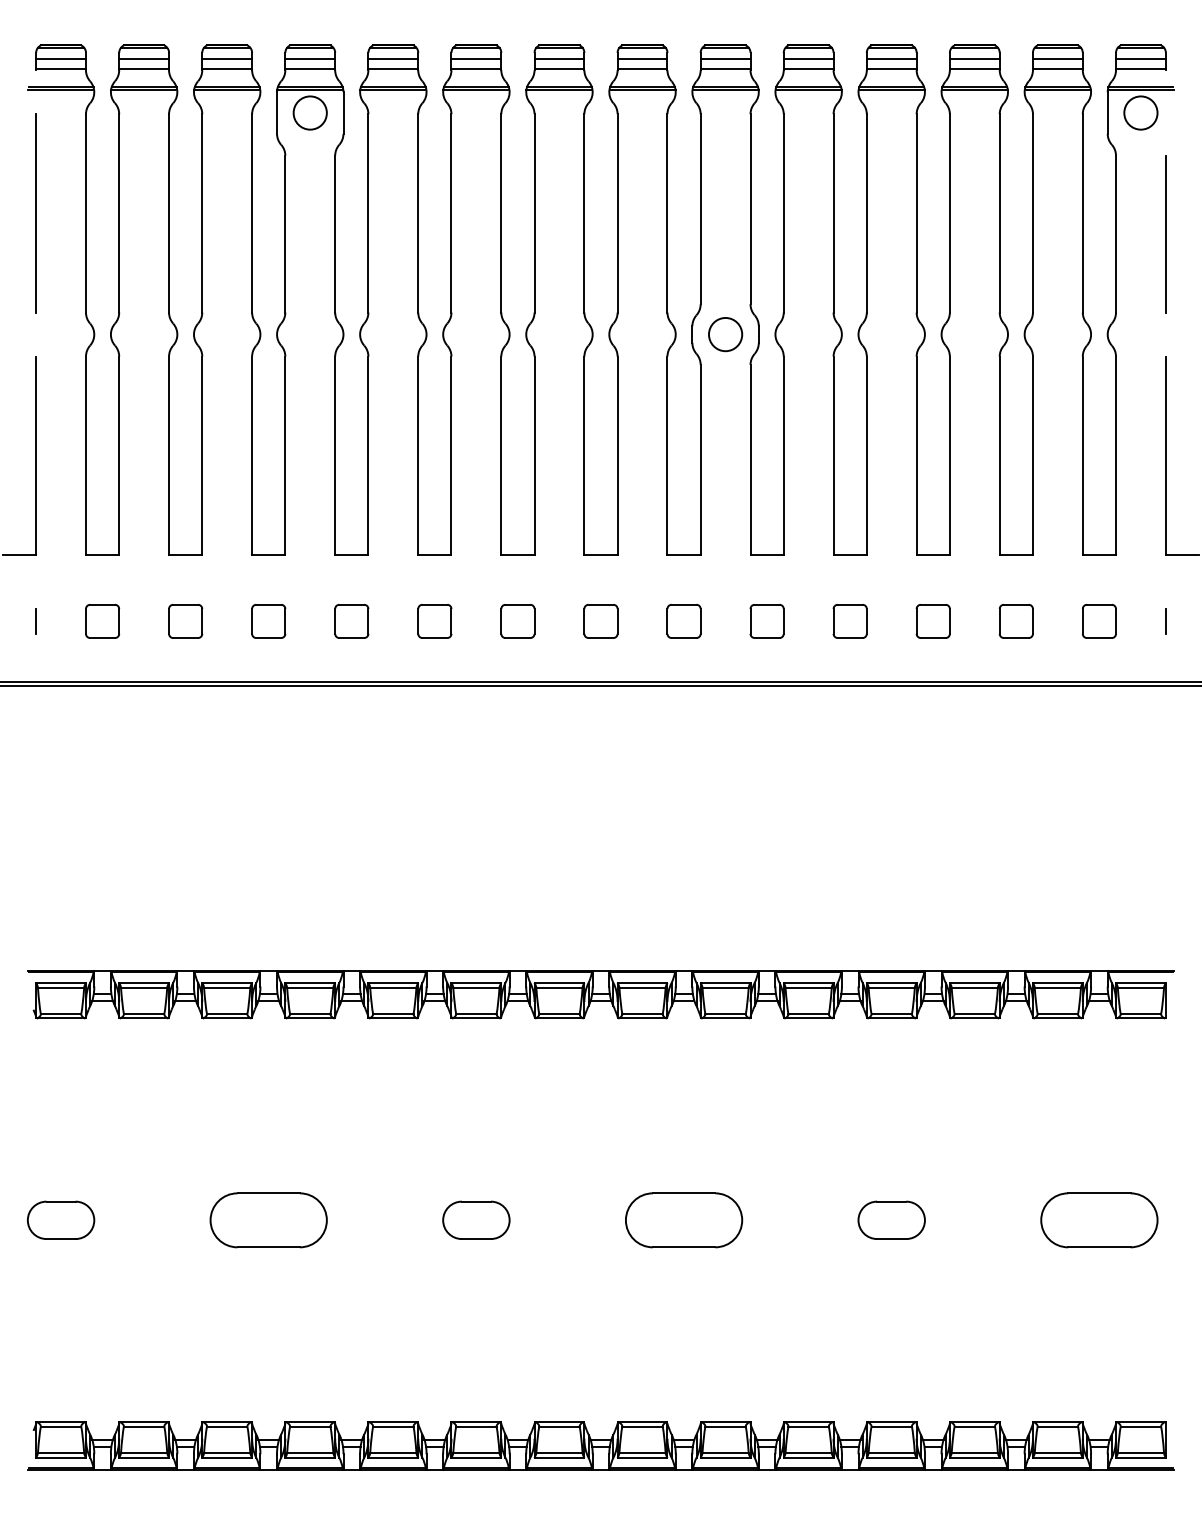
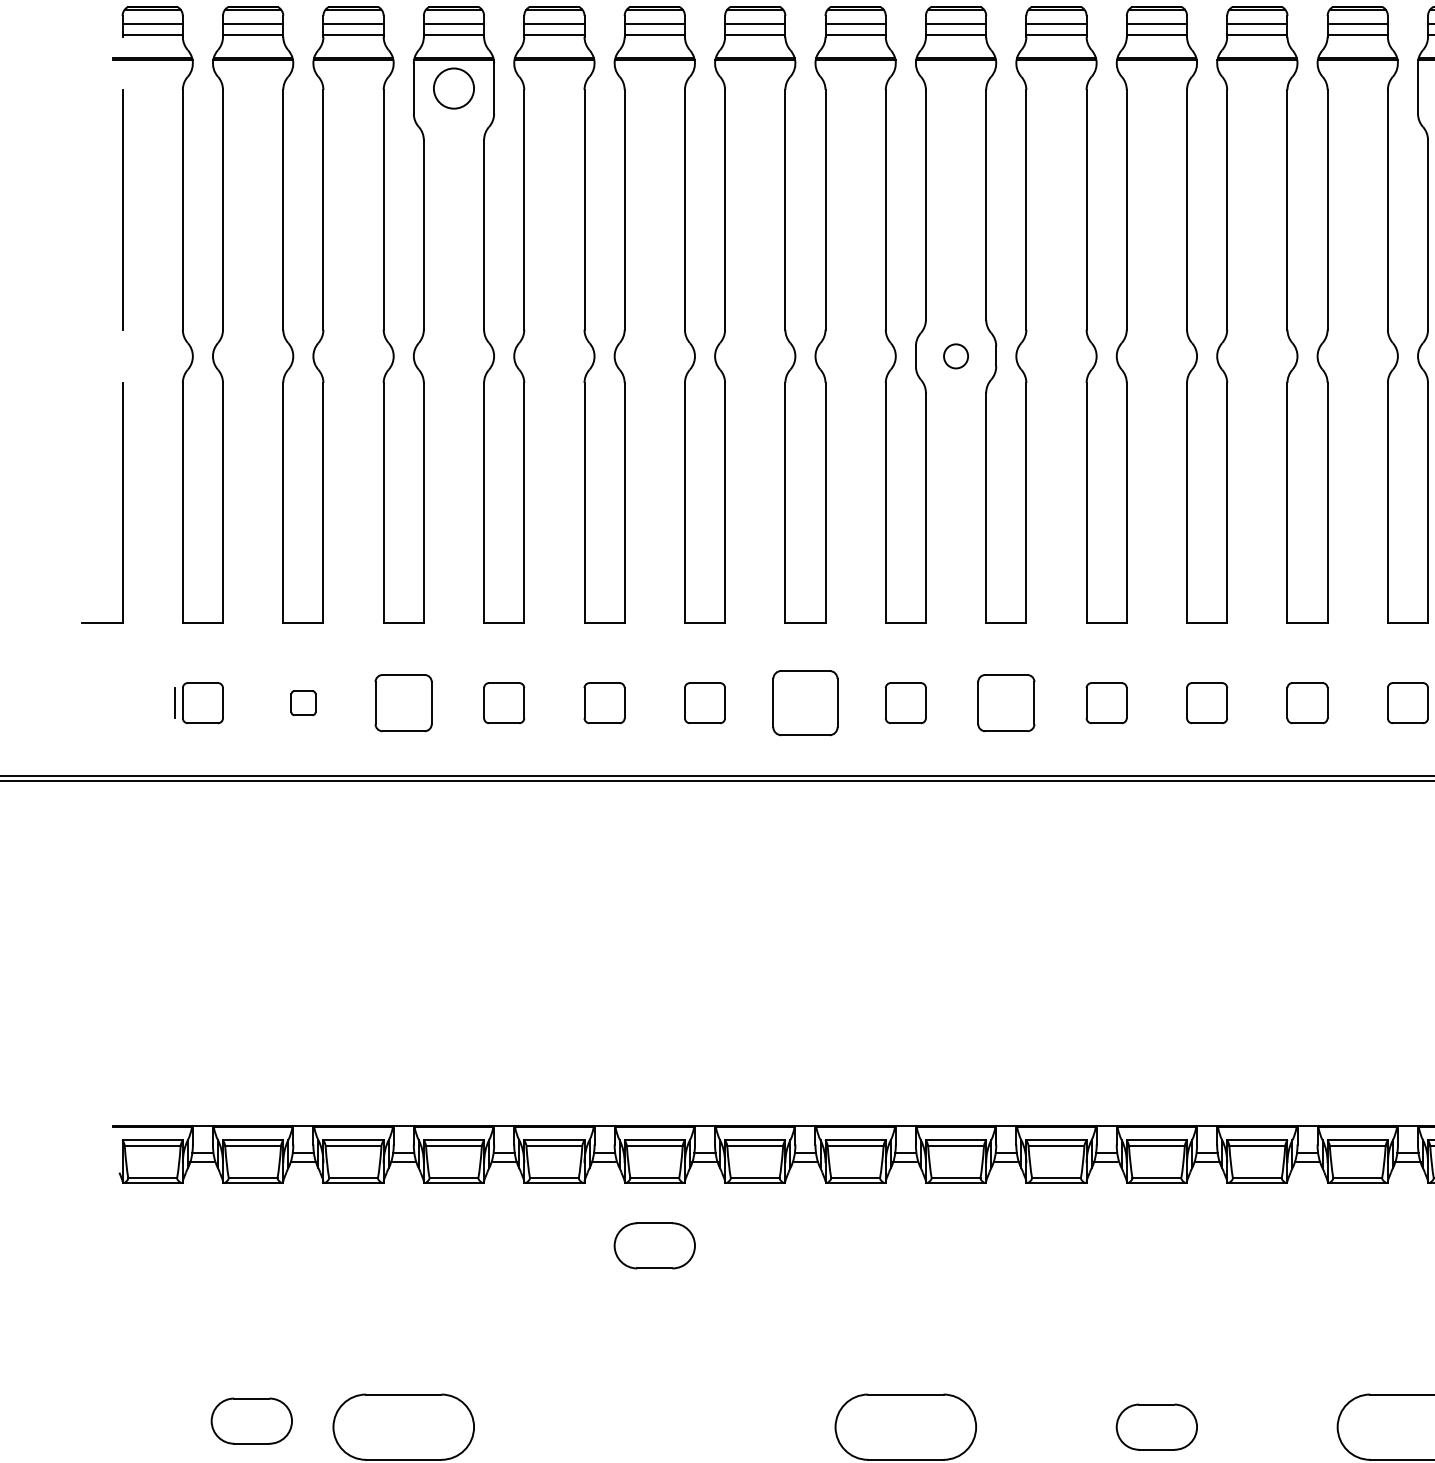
circle: (725, 334) -> (955, 356), size x0.6
line: (35, 621) -> (173, 703), moved
part: (185, 621) -> (303, 703), size x0.6
part: (268, 621) -> (403, 703), size x1.4
part: (600, 621) -> (804, 703), size x1.6
part: (766, 621) -> (1005, 703), size x1.4
part: (61, 1219) -> (252, 1420), moved
part: (476, 1219) -> (654, 1244), moved

